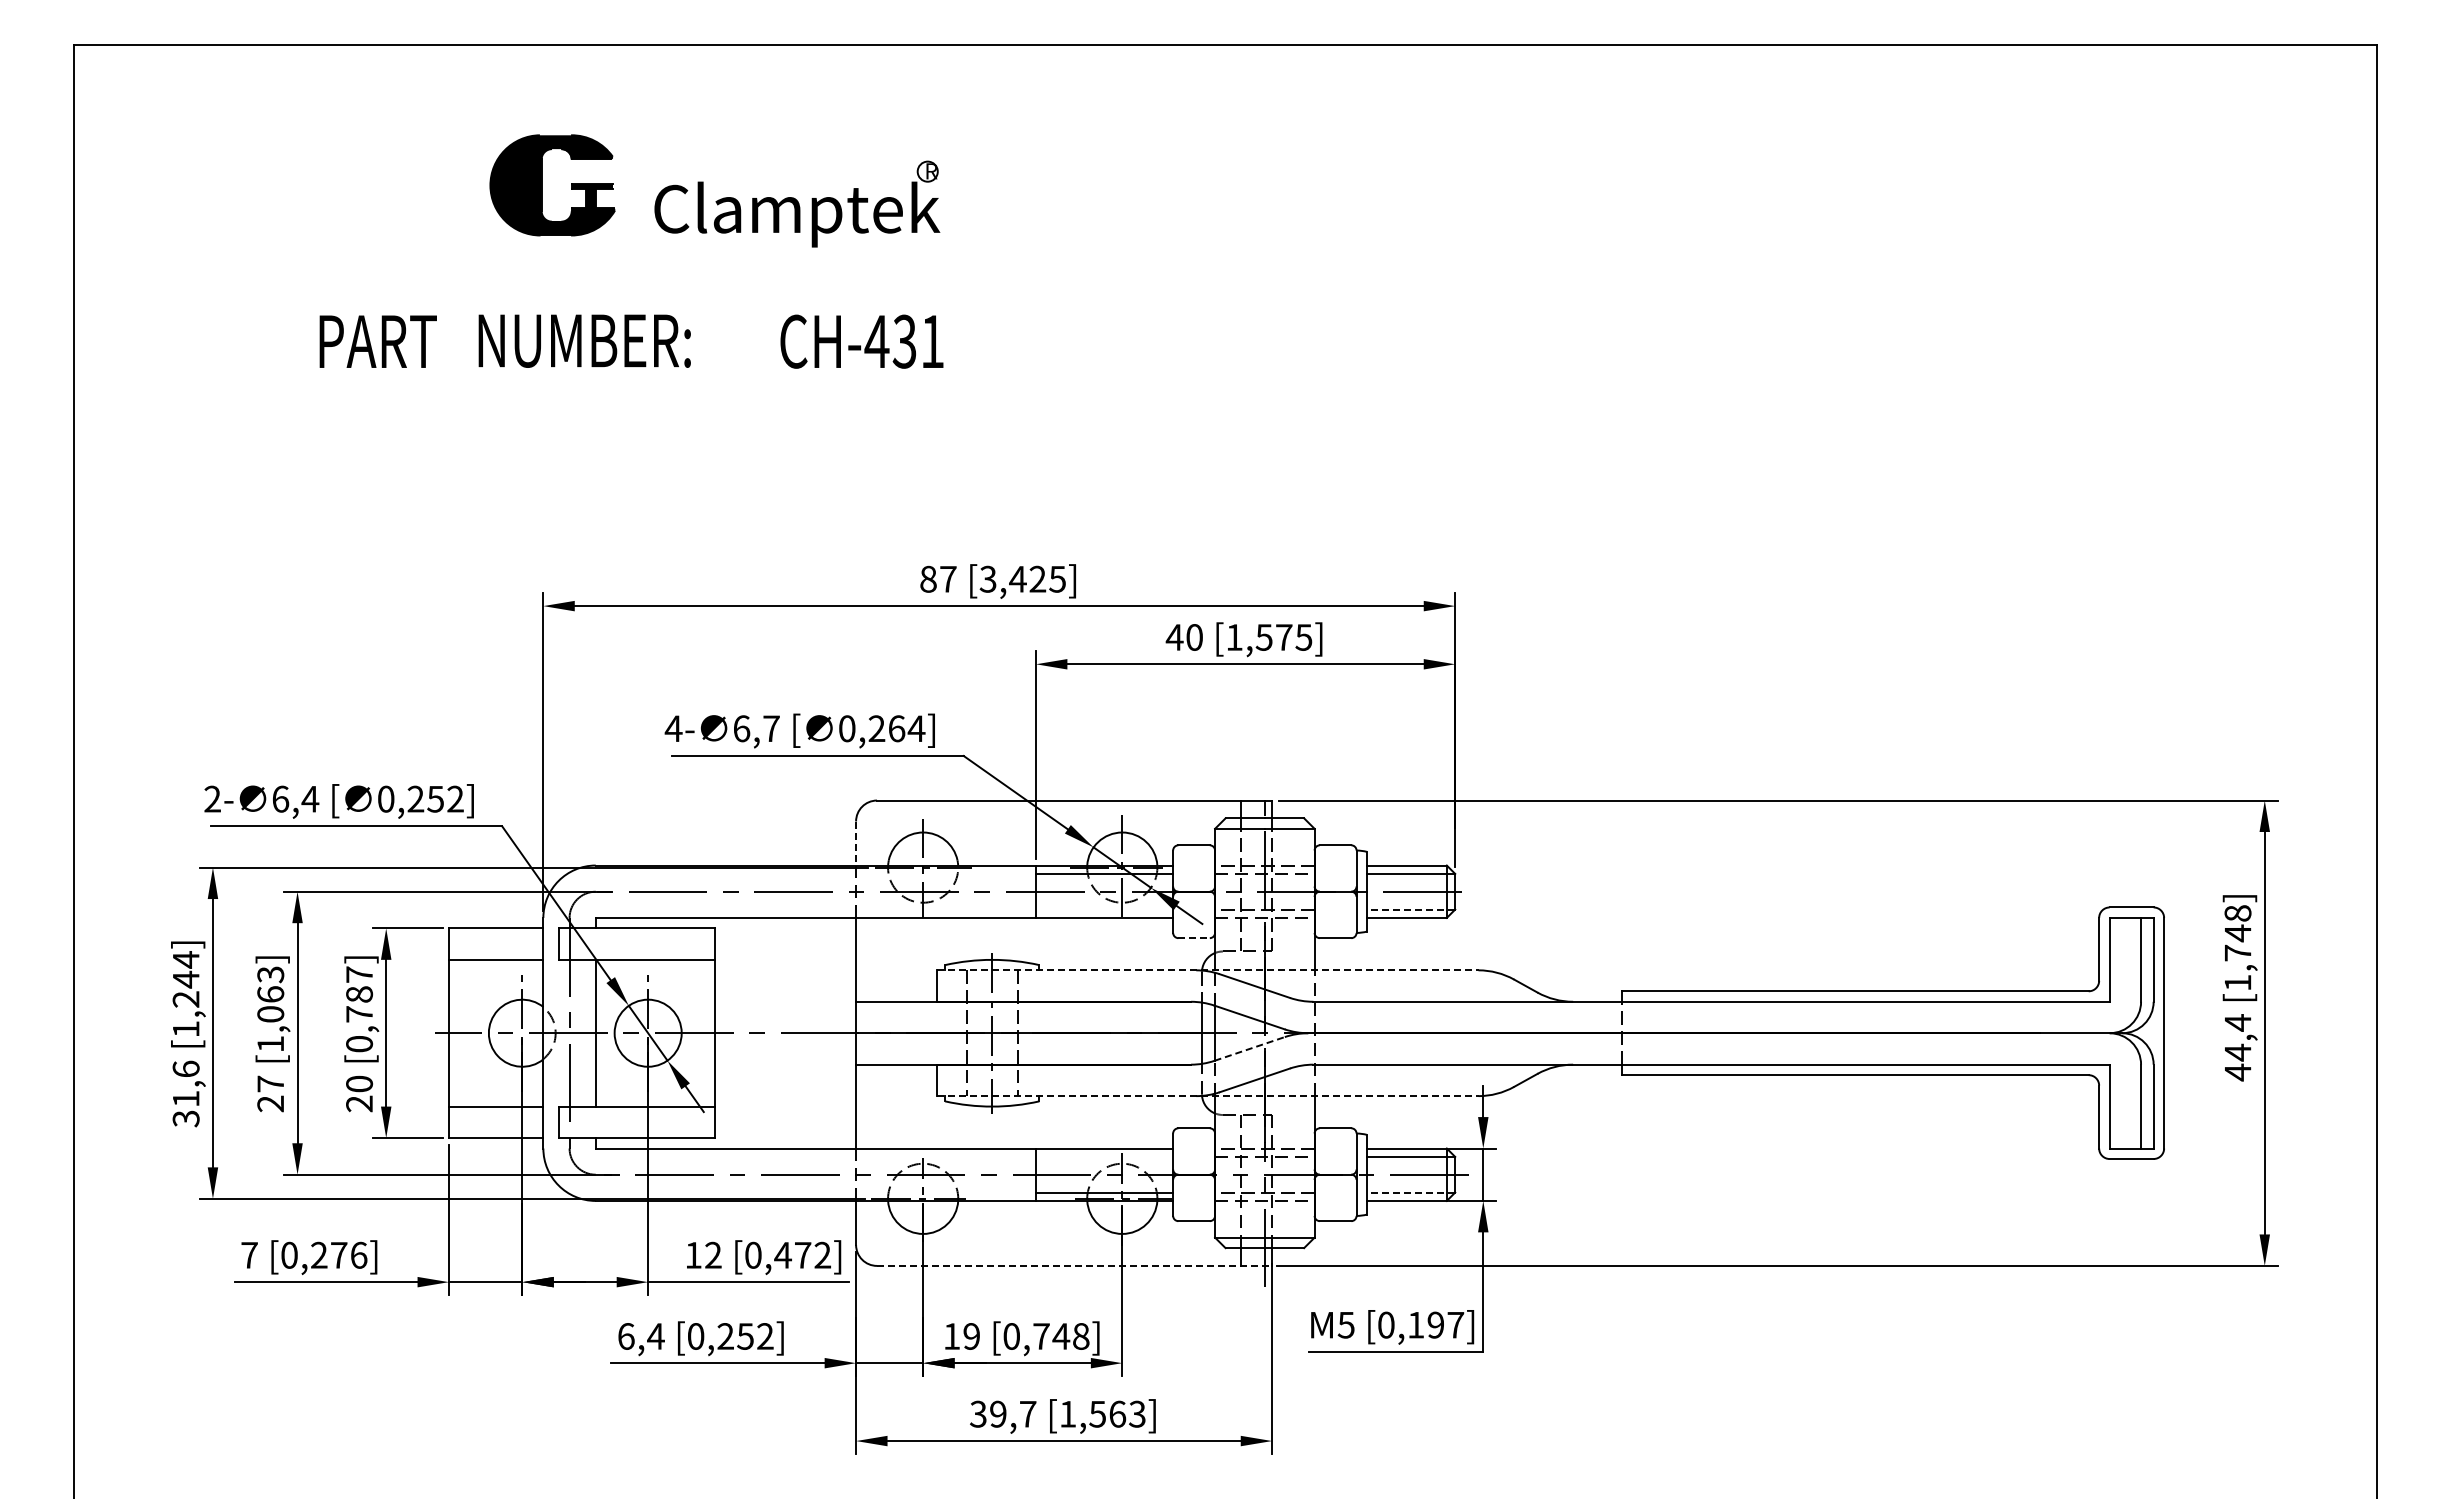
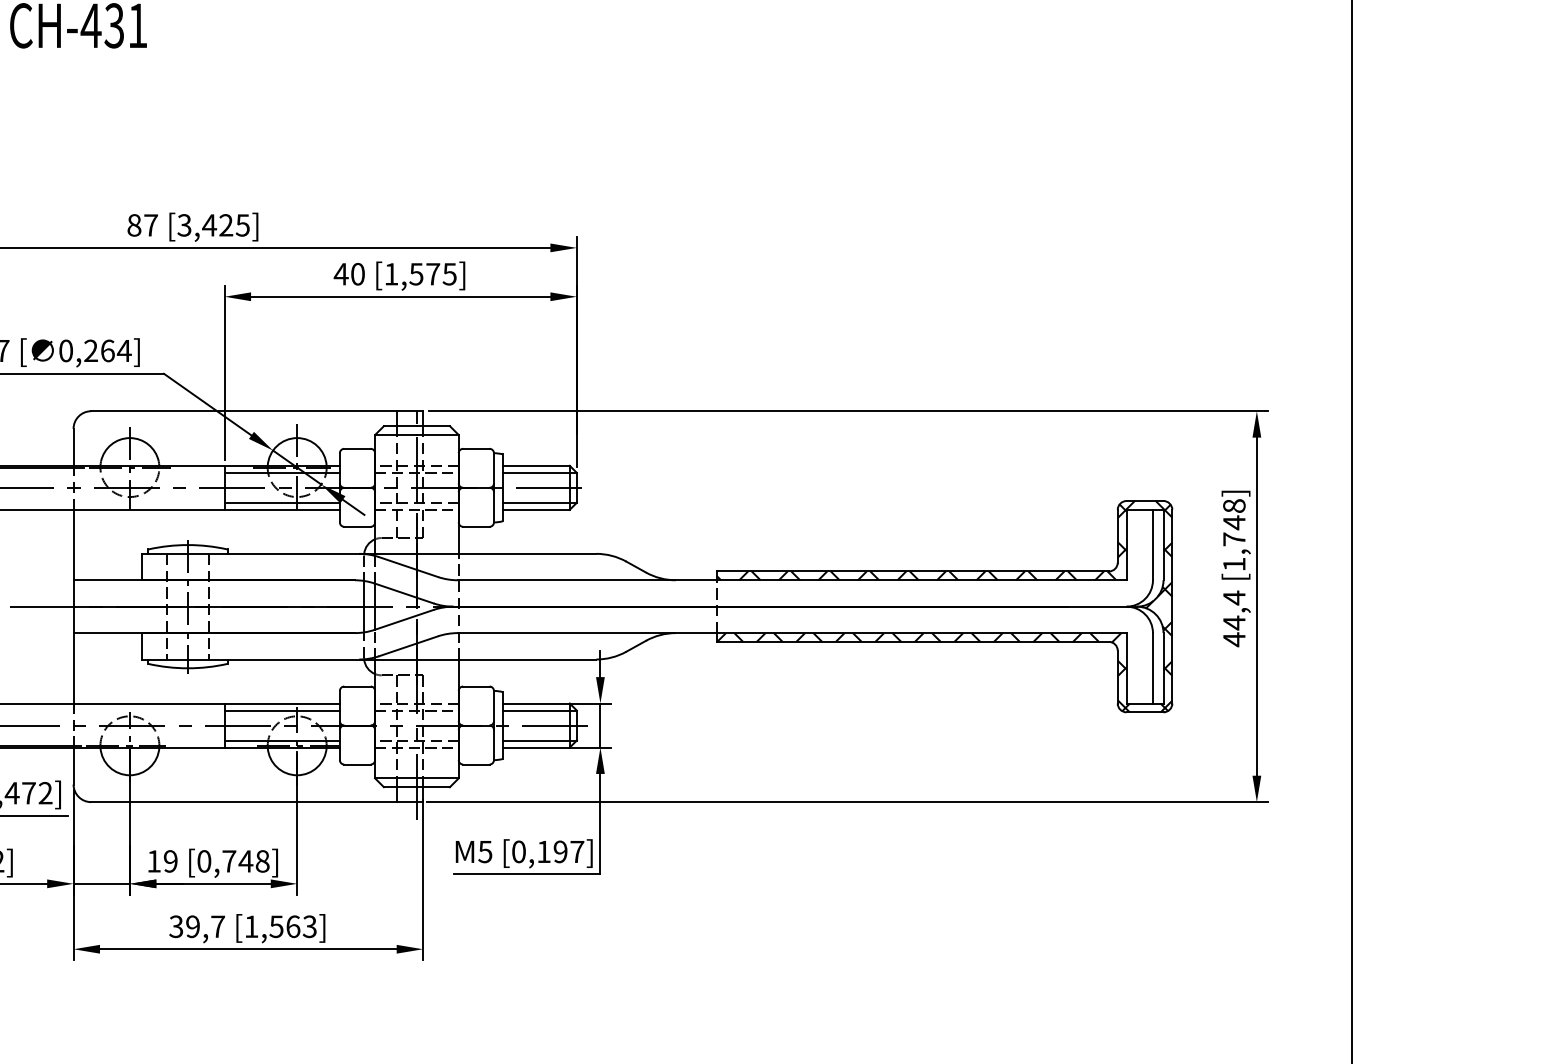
line: (856, 844) -> (73, 448), dashed -> solid
line: (1104, 909) -> (282, 502), added
line: (1410, 909) -> (539, 502), dashed -> solid
line: (1194, 938) -> (357, 527), dashed -> solid
line: (1207, 970) -> (368, 553), dashed -> solid
hatch: (1893, 1033) -> (945, 606), added
line: (1250, 1048) -> (404, 619), dashed -> solid
line: (1207, 1096) -> (368, 659), dashed -> solid
line: (1104, 1156) -> (282, 710), added
line: (1410, 1192) -> (539, 740), dashed -> solid
line: (1074, 1265) -> (257, 801), dashed -> solid

